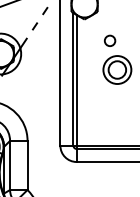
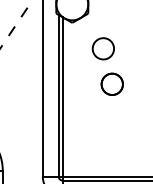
circle: (109, 40) -> (102, 48), size x1.67
circle: (117, 69) -> (112, 83), size x0.62

